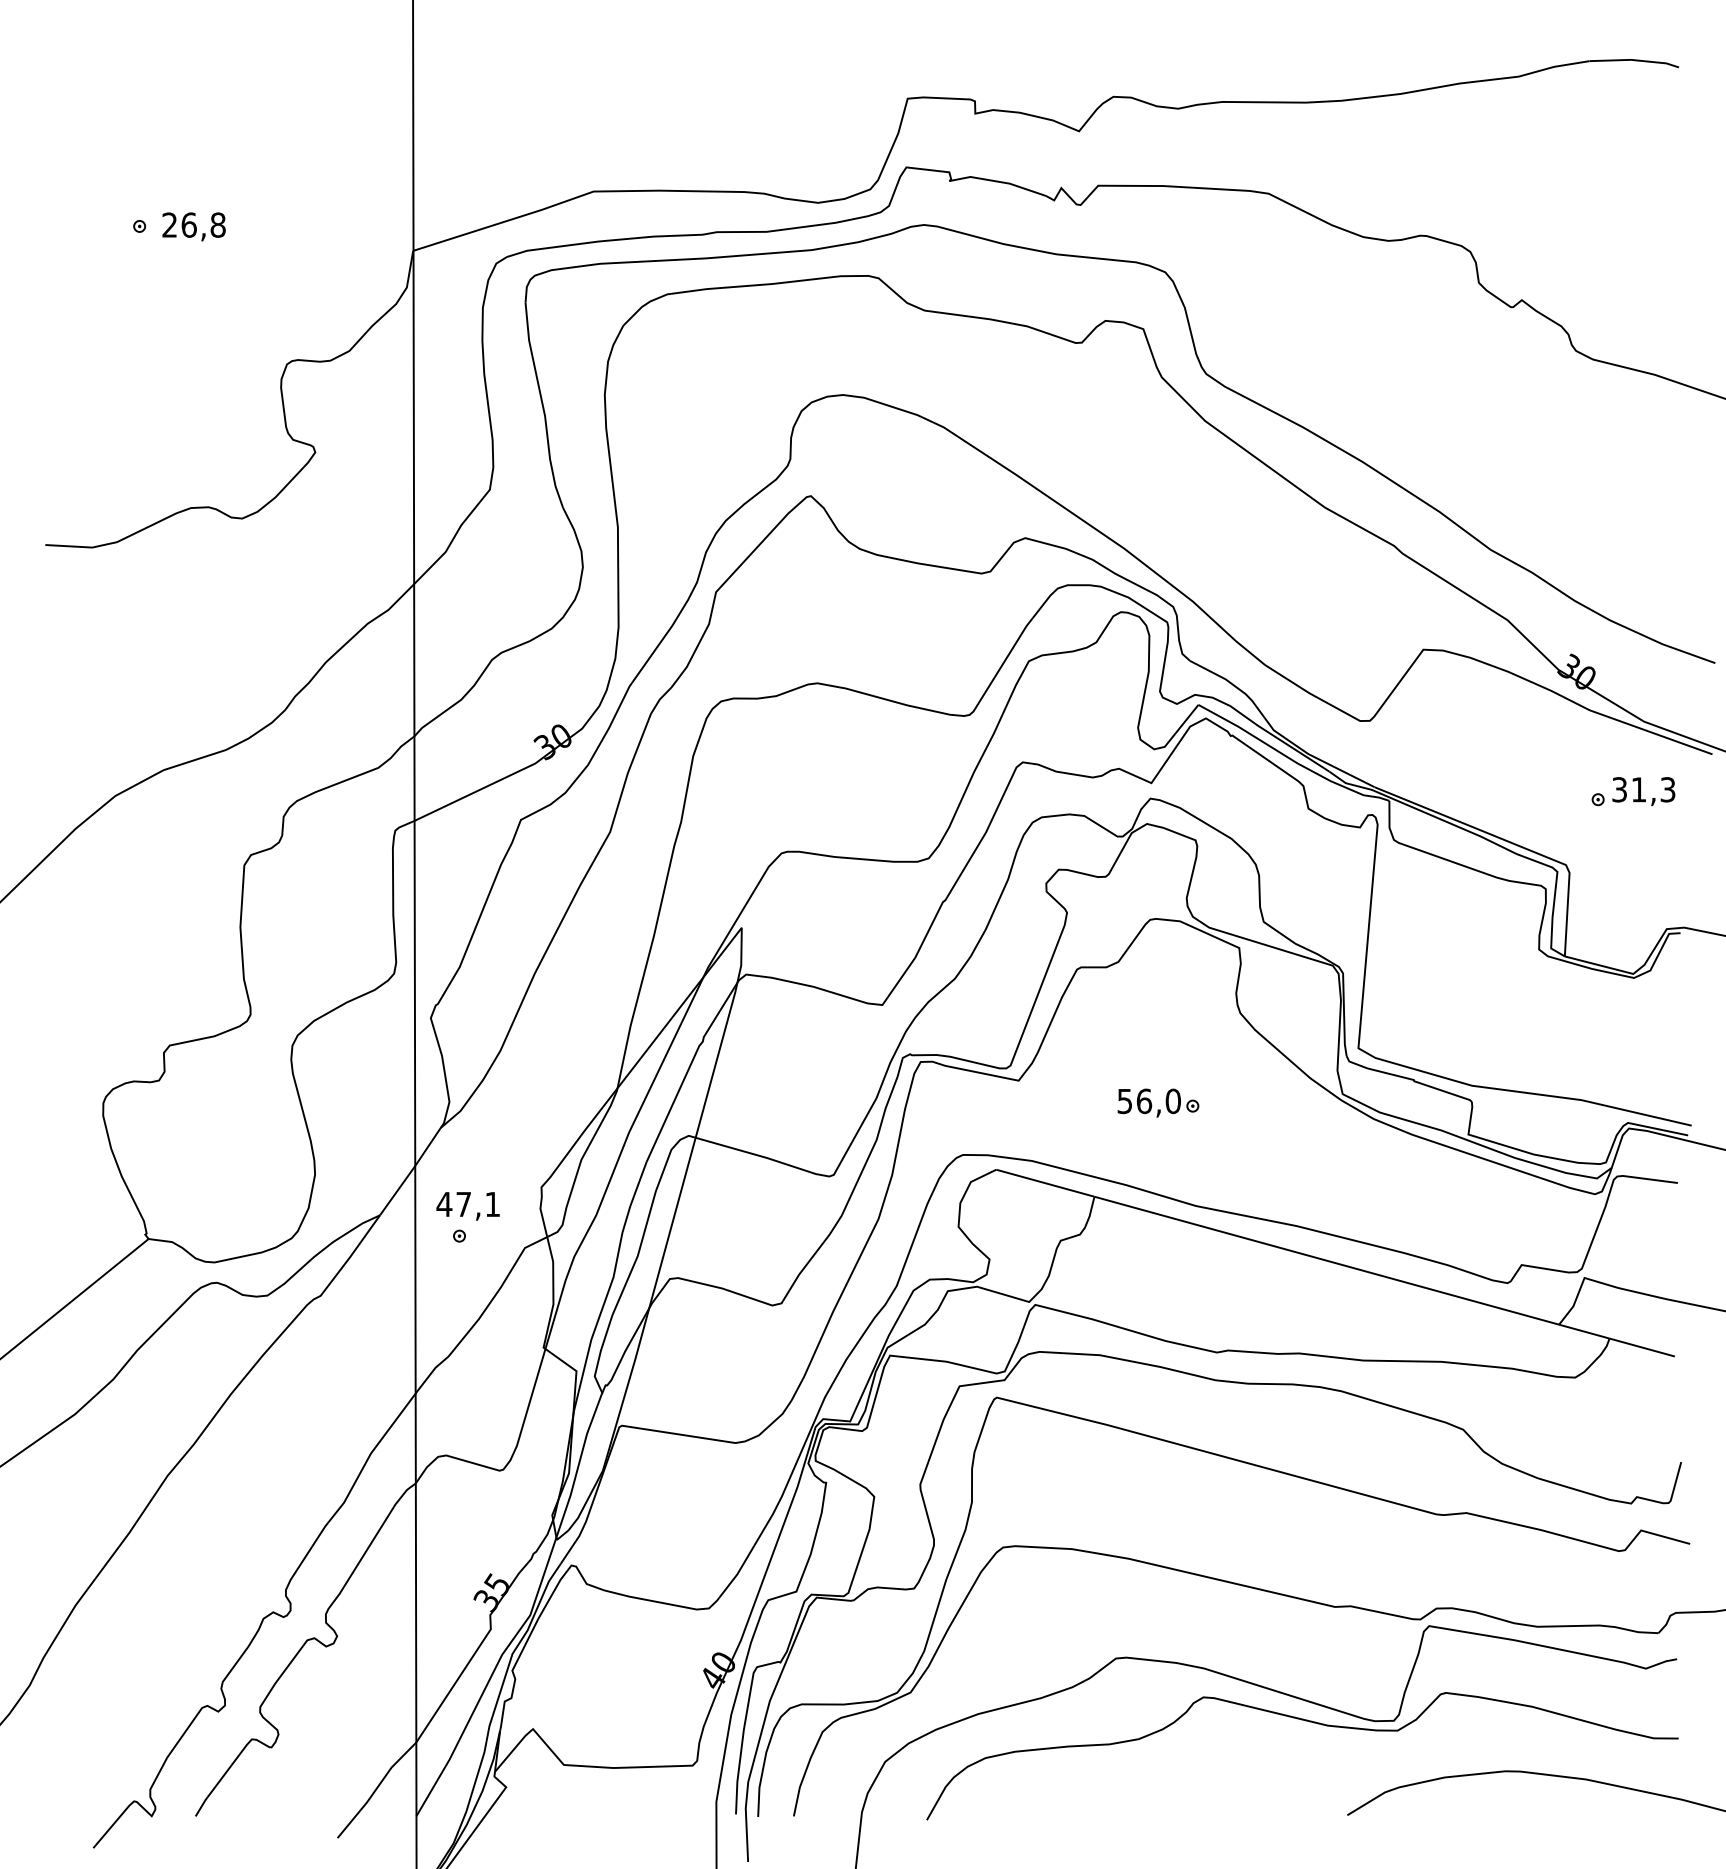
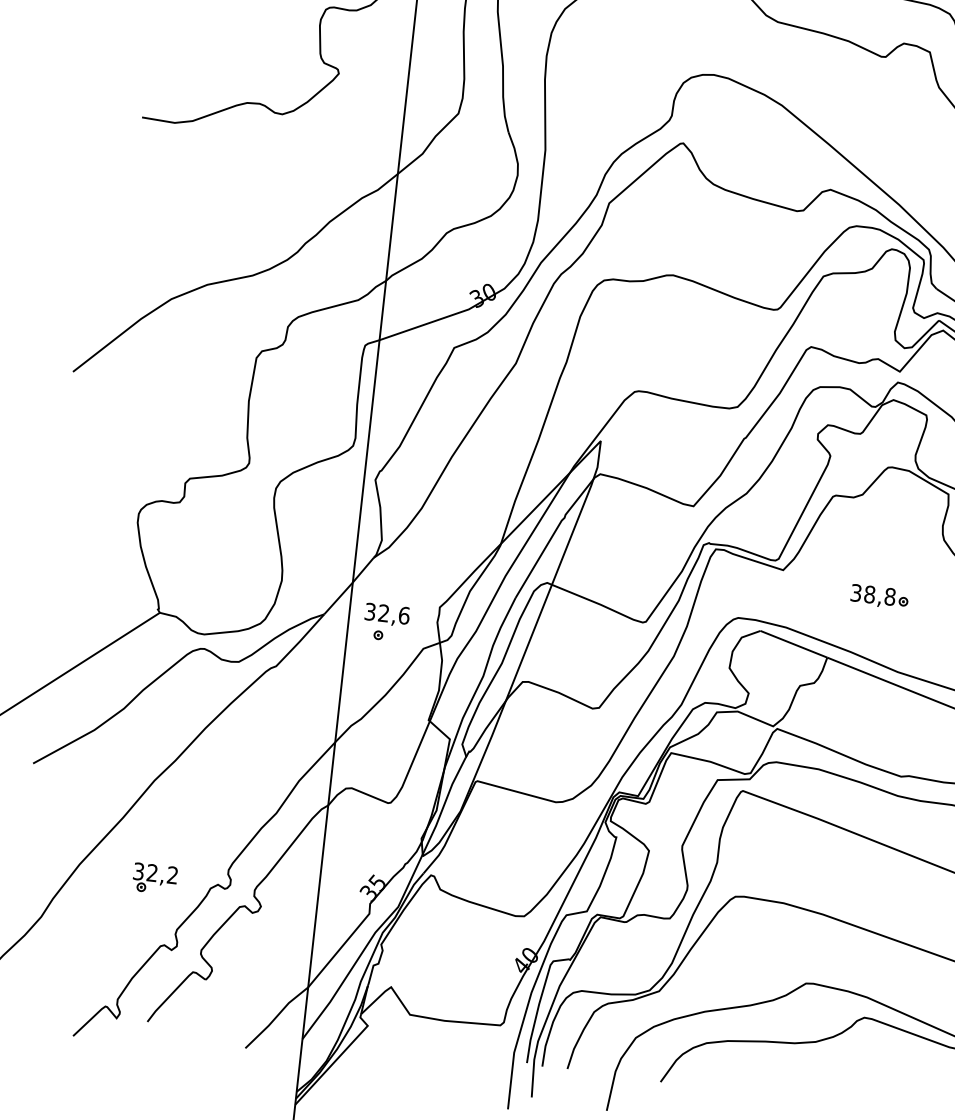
text: (1149, 1100) -> (873, 594), 56,0 -> 38,8
text: (468, 1204) -> (387, 613), 47,1 -> 32,6
part: (183, 1613) -> (154, 878), added

